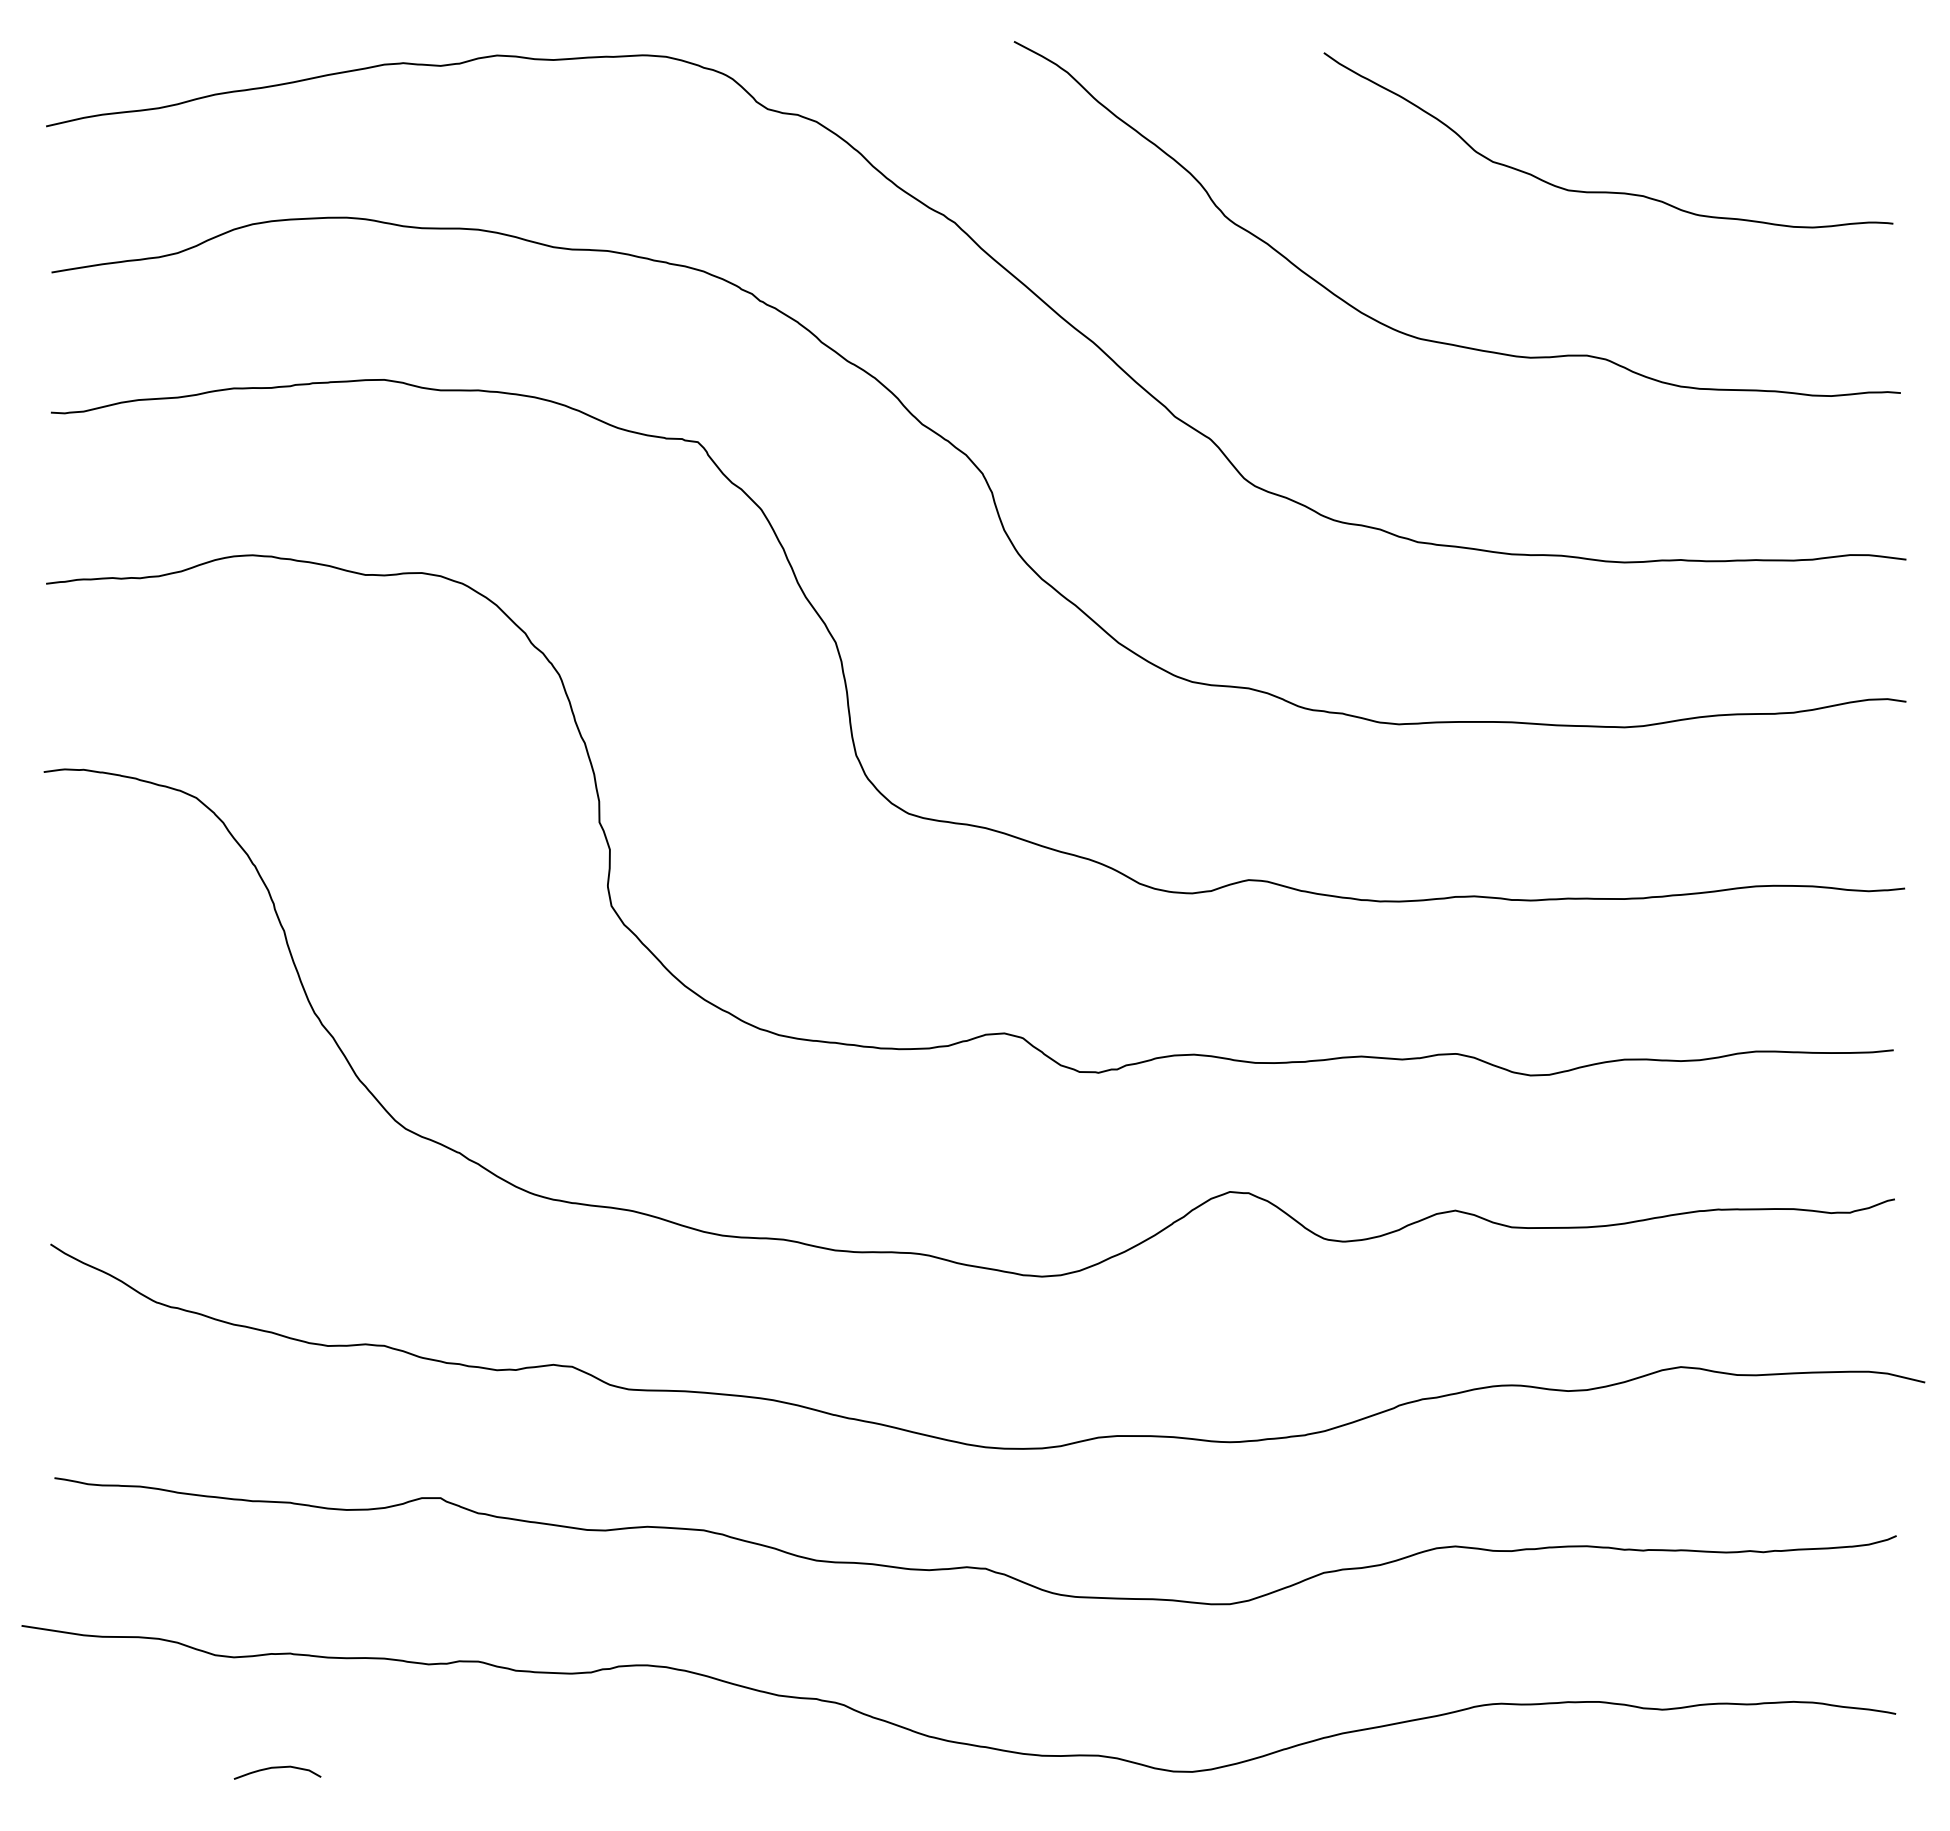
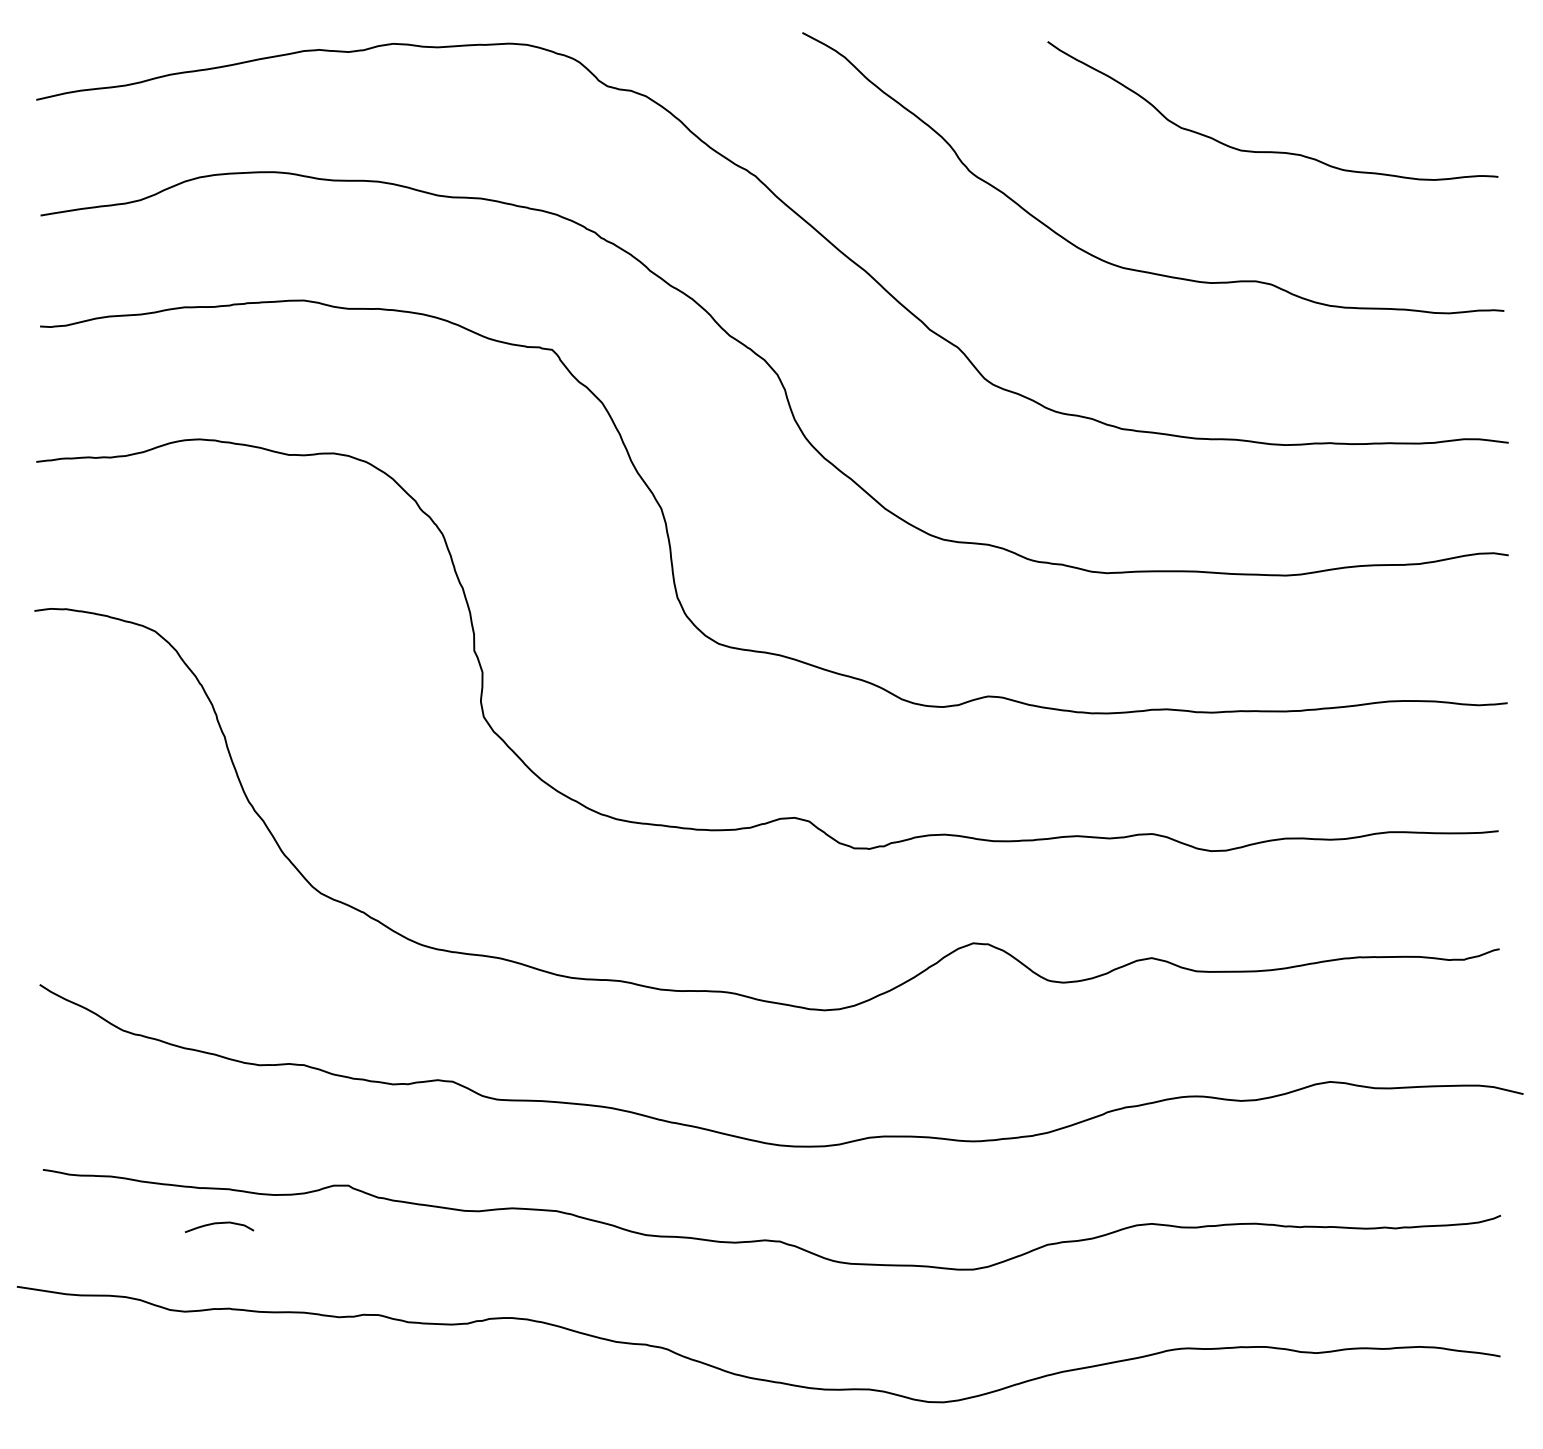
curve: (277, 1768) -> (219, 1223), moved

